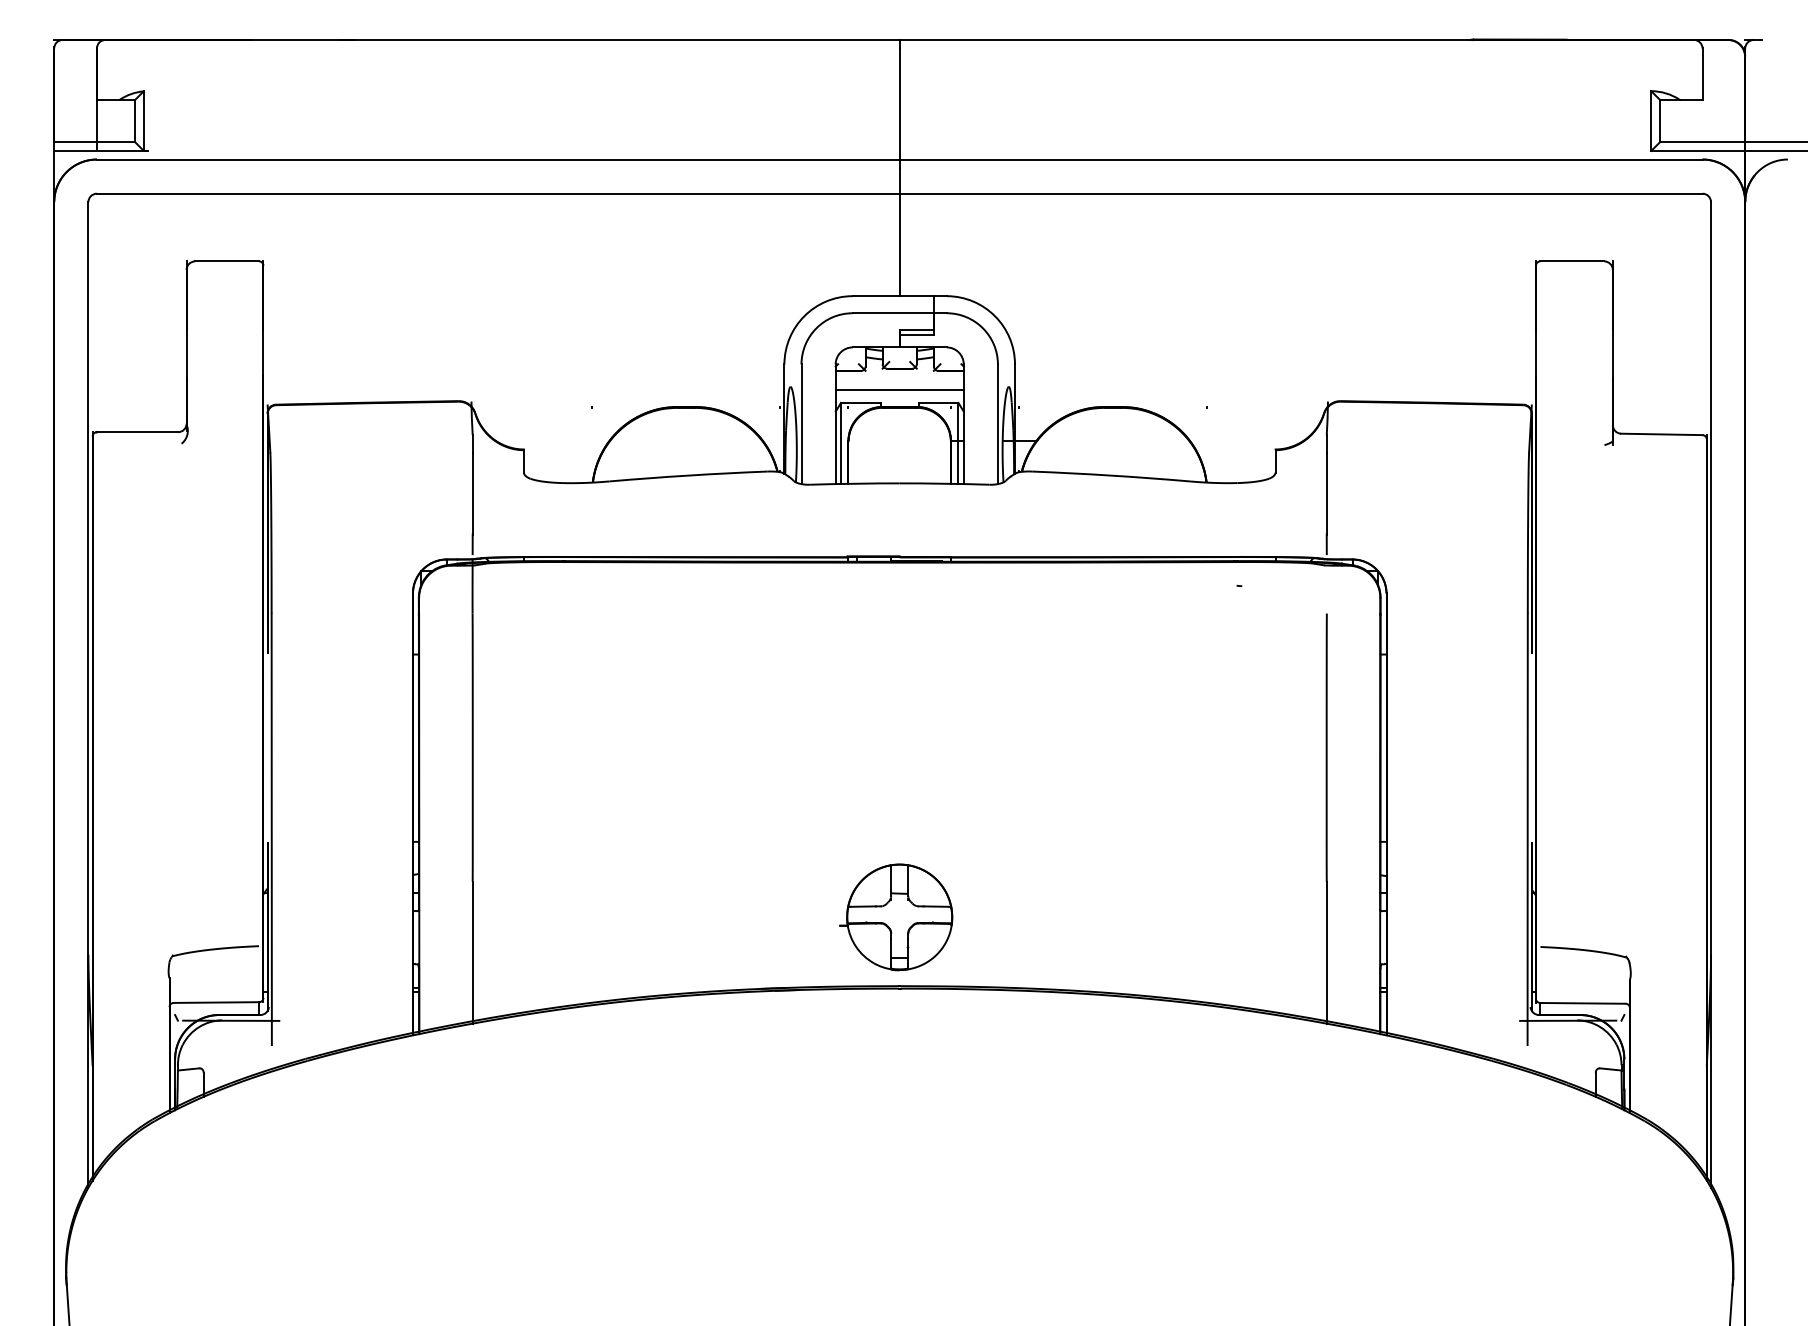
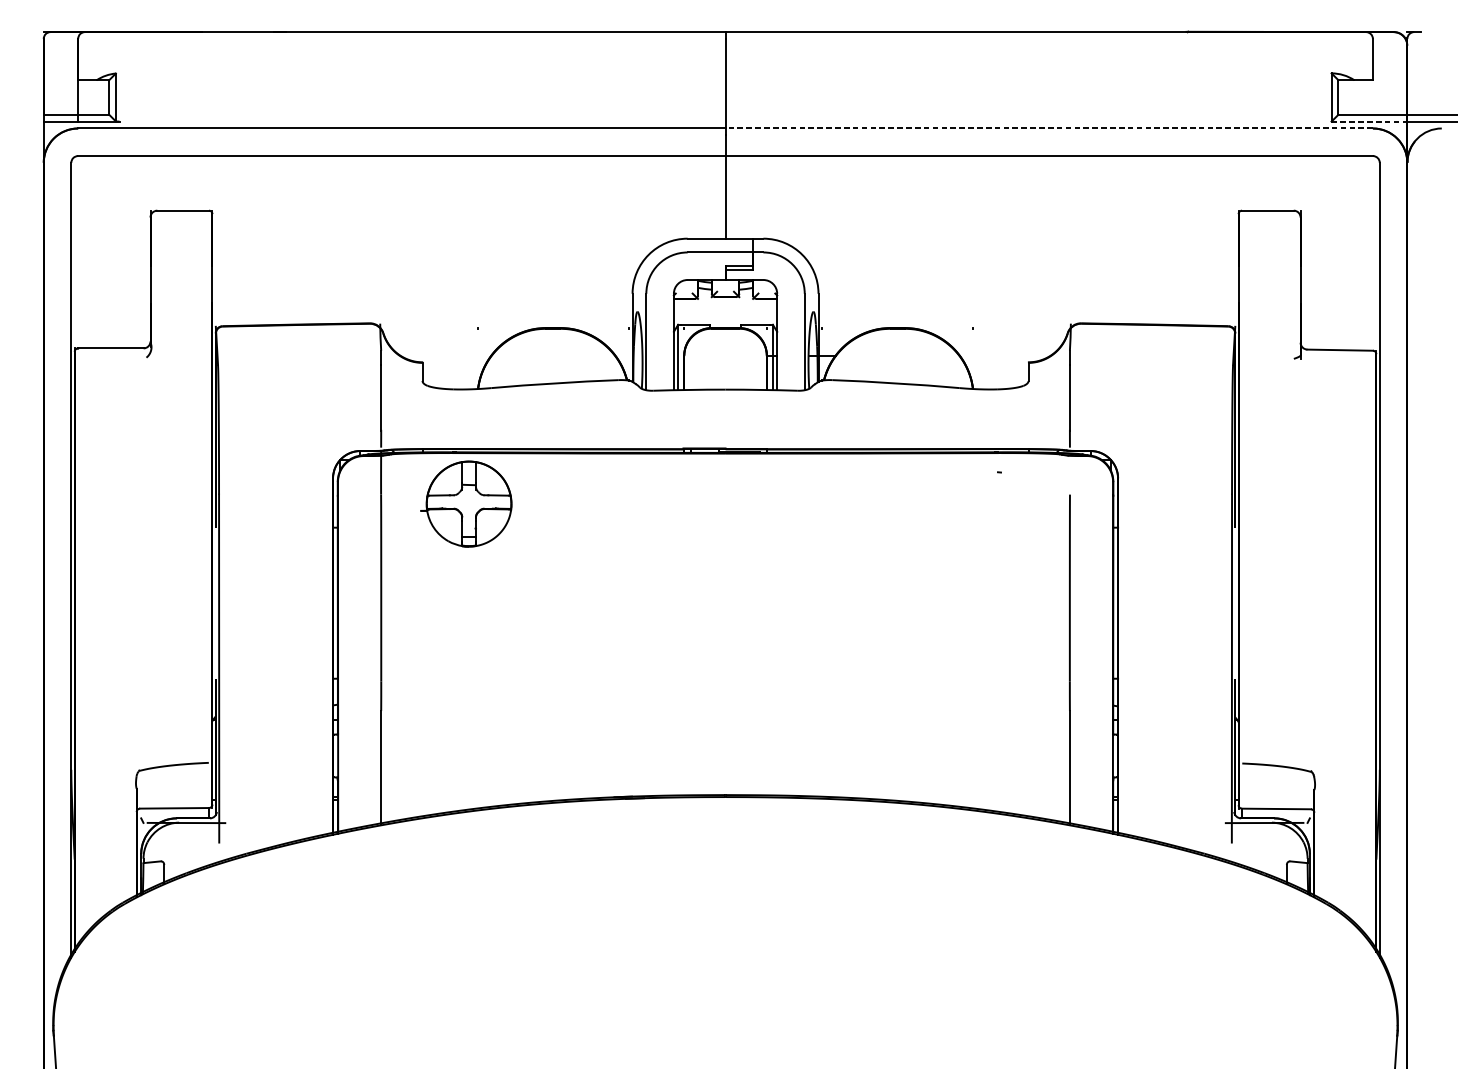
line: (1698, 150) -> (1369, 121), solid -> dashed
line: (1300, 159) -> (1048, 128), solid -> dashed
line: (899, 390) -> (725, 314), removed
part: (896, 917) -> (466, 504), moved

